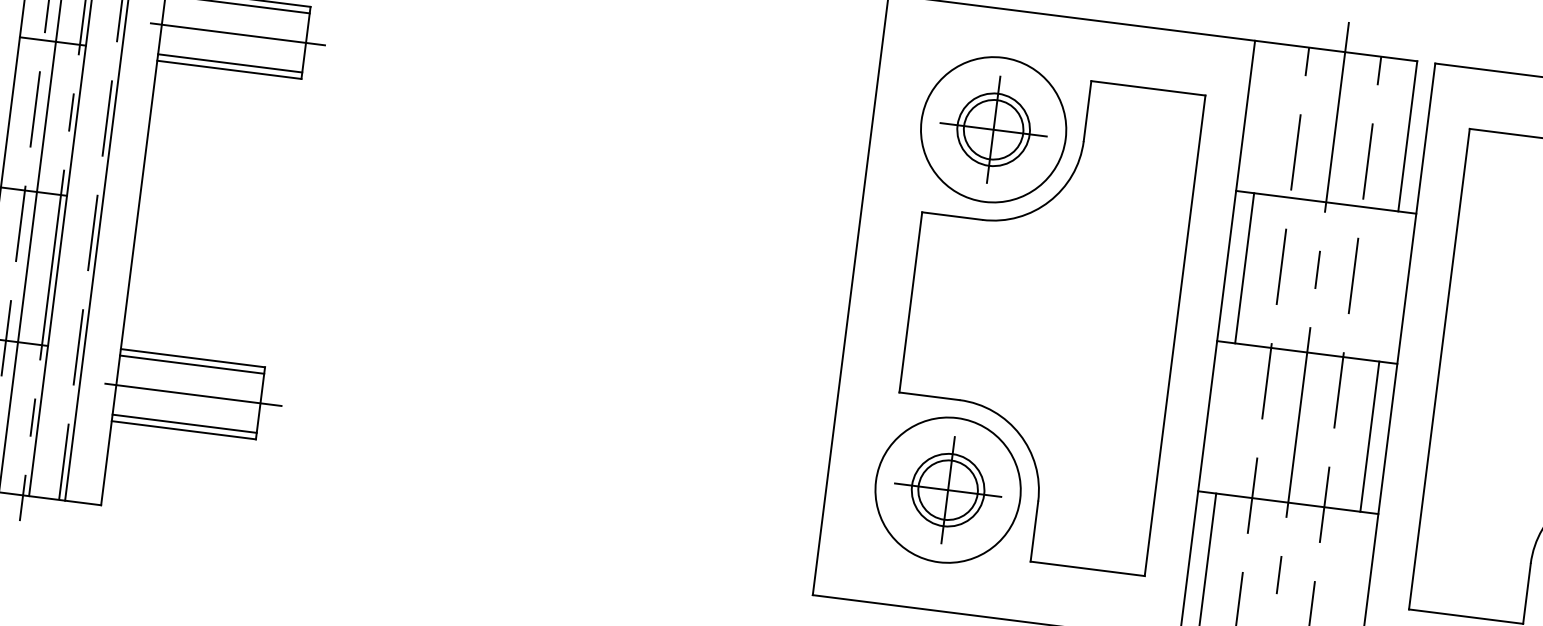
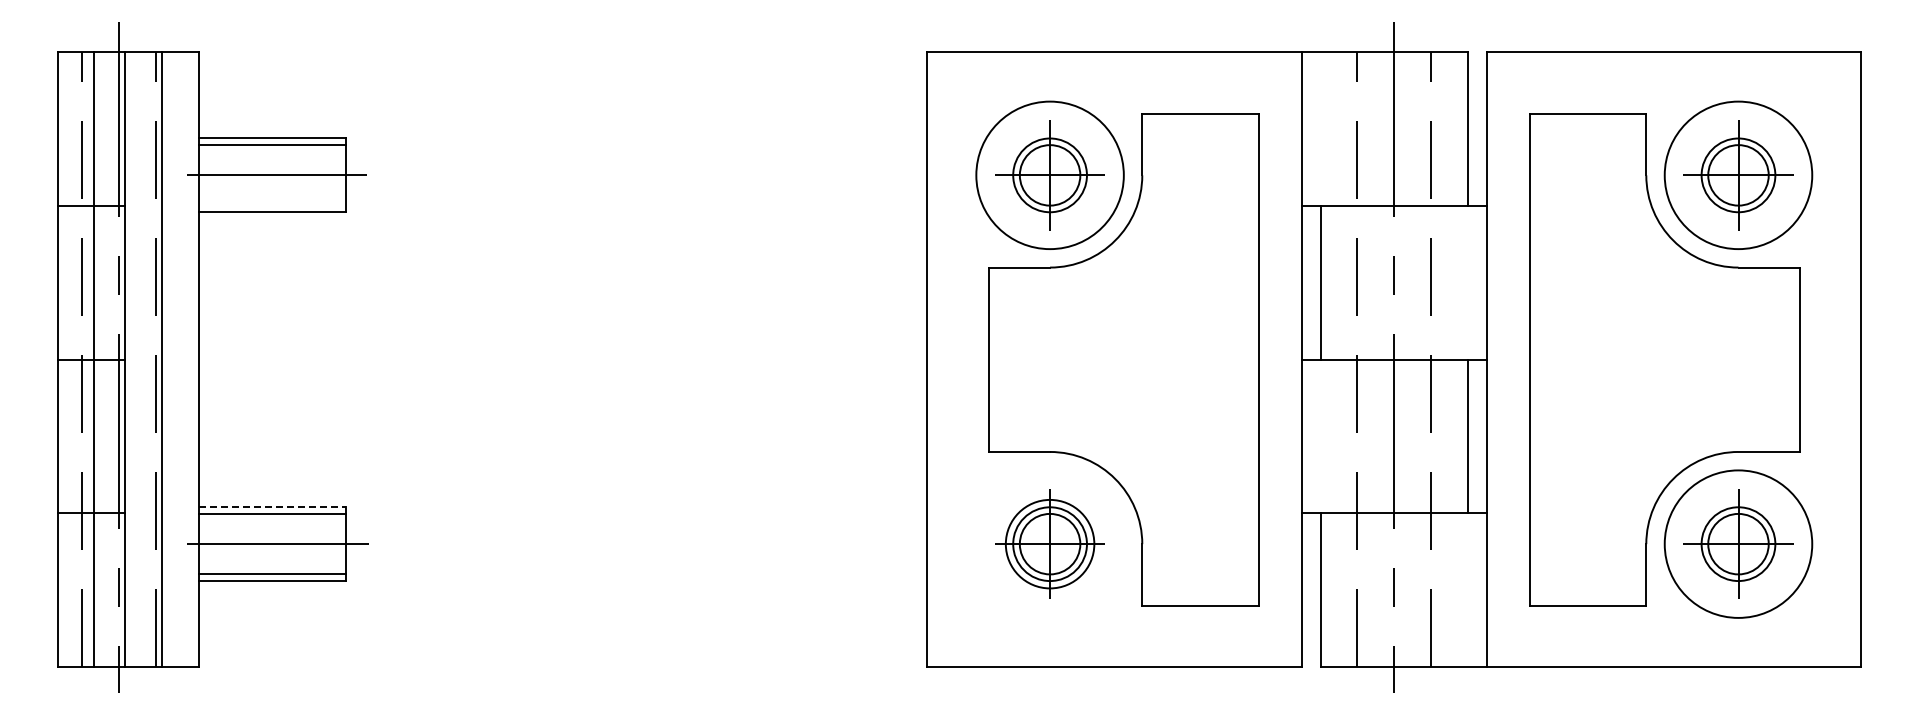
line: (230, 63) -> (272, 205), removed
line: (192, 358) -> (272, 507), solid -> dashed
circle: (947, 489) -> (1049, 543), size x0.6

